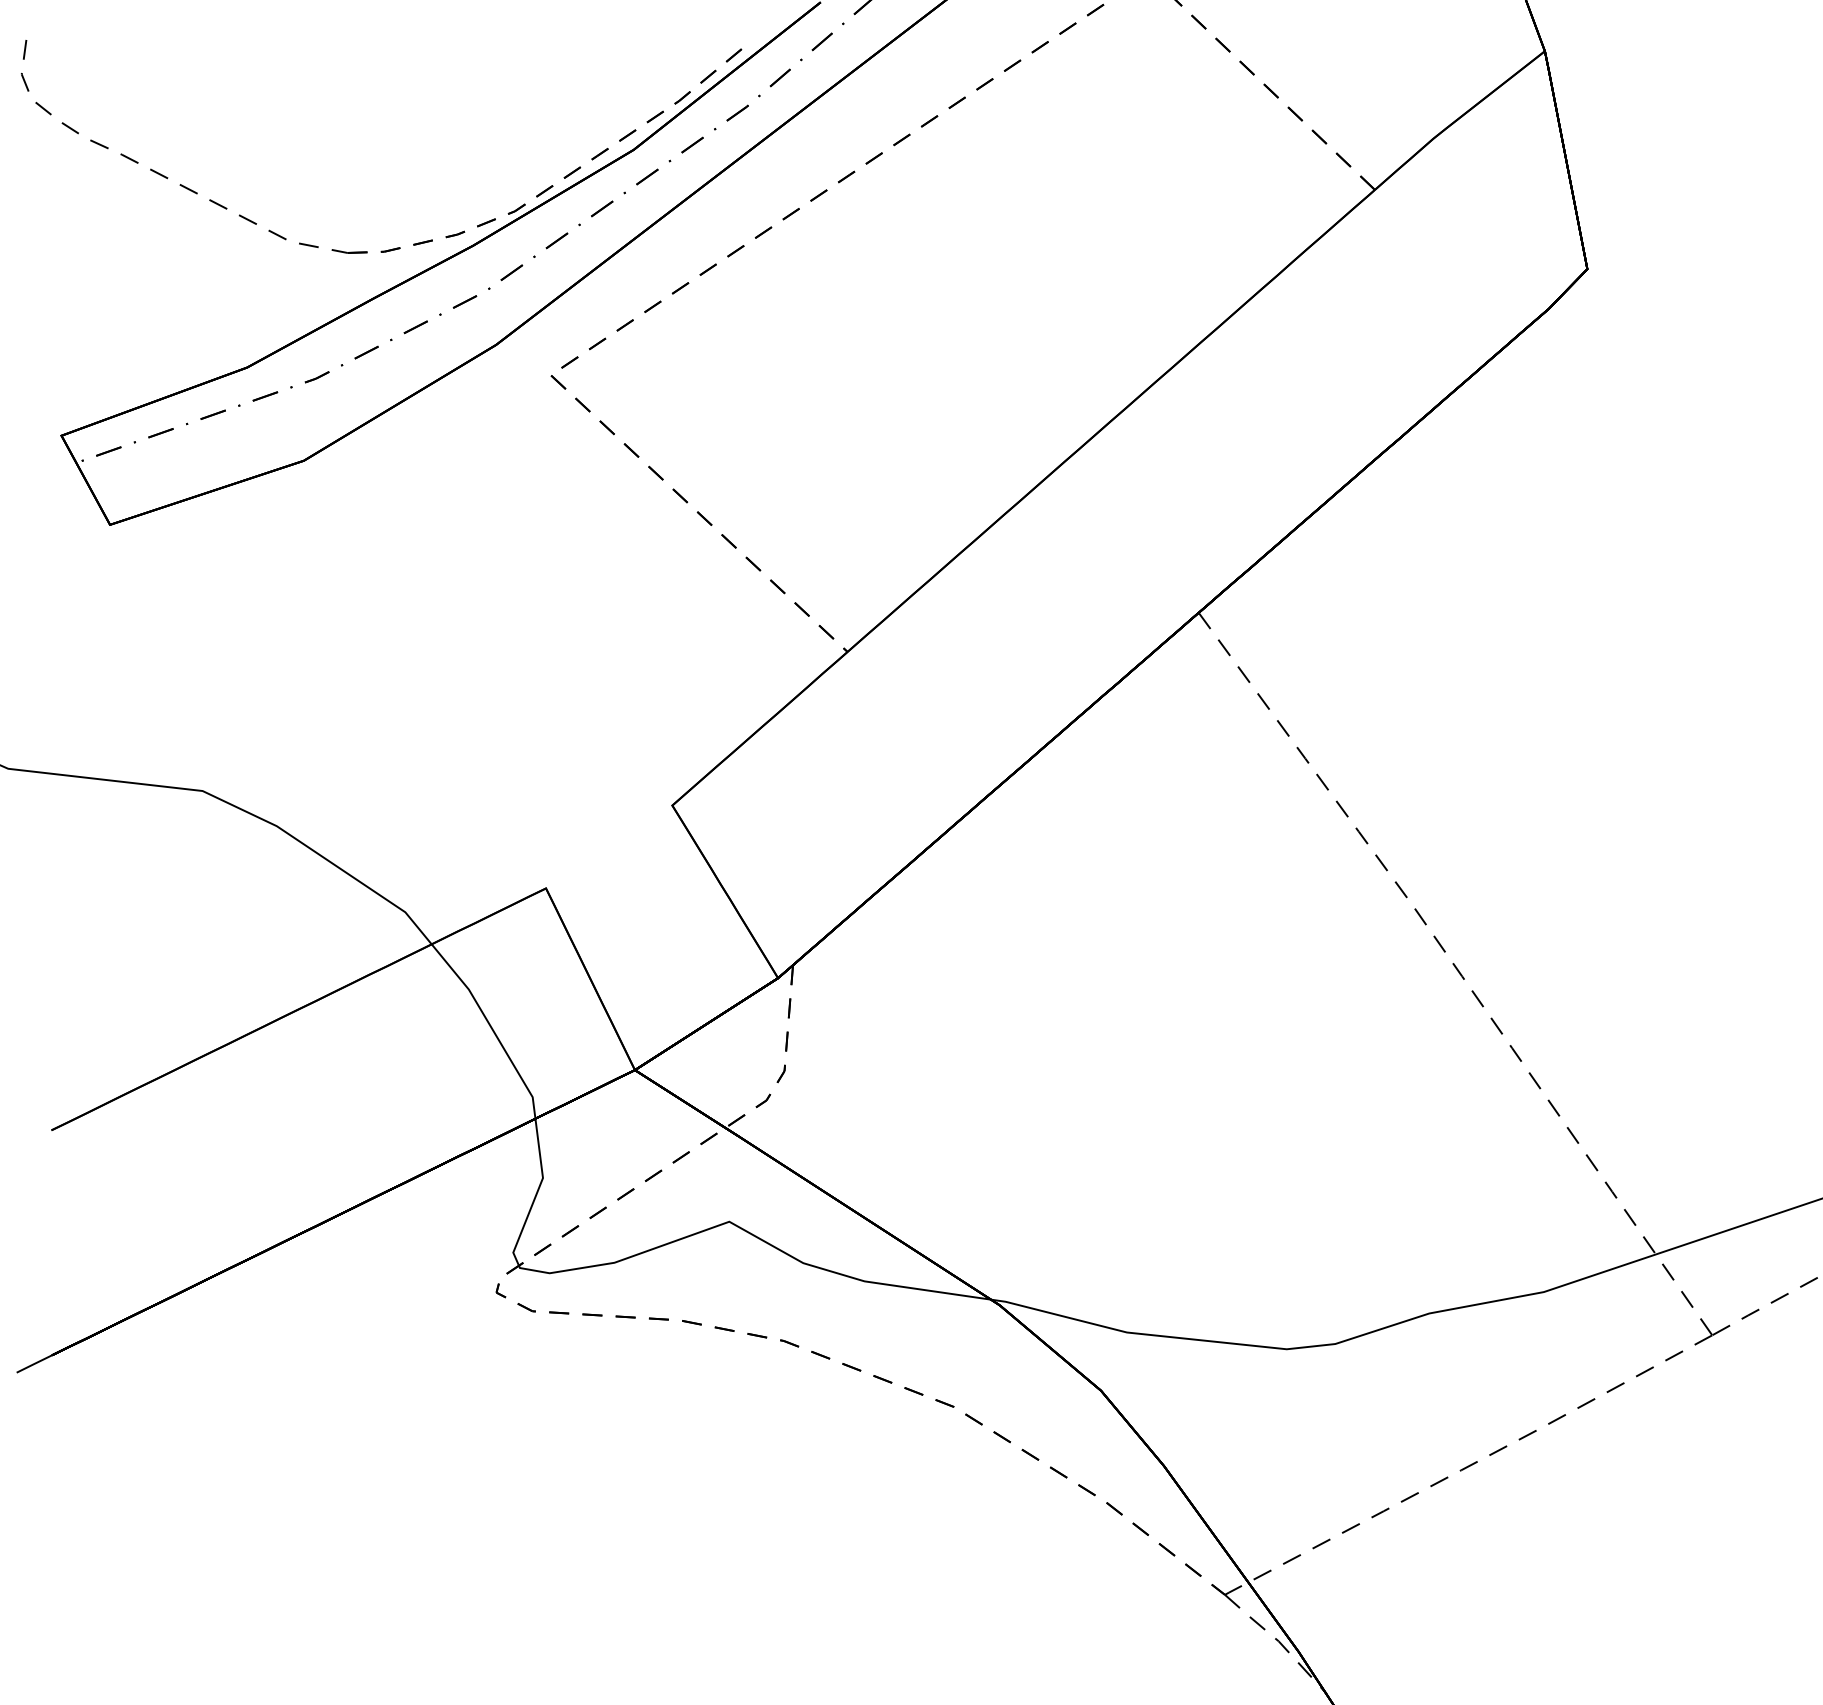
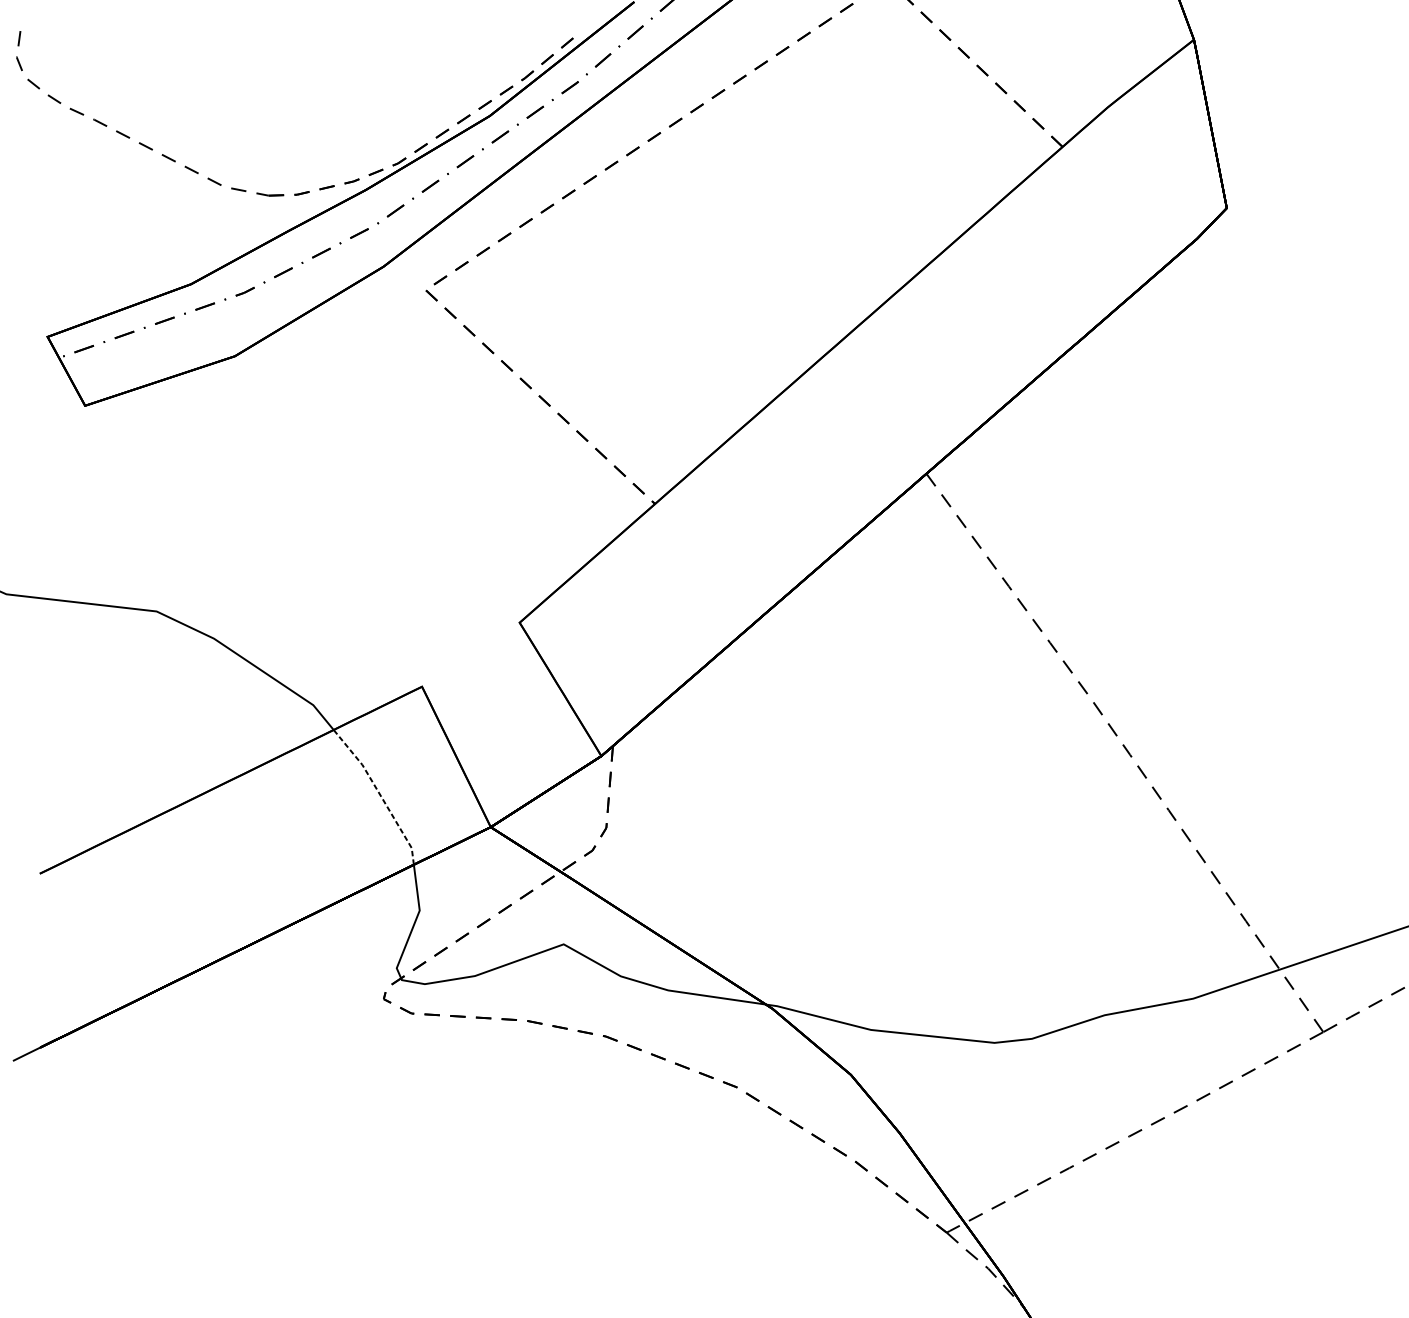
line: (491, 1027) -> (379, 794), solid -> dashed

